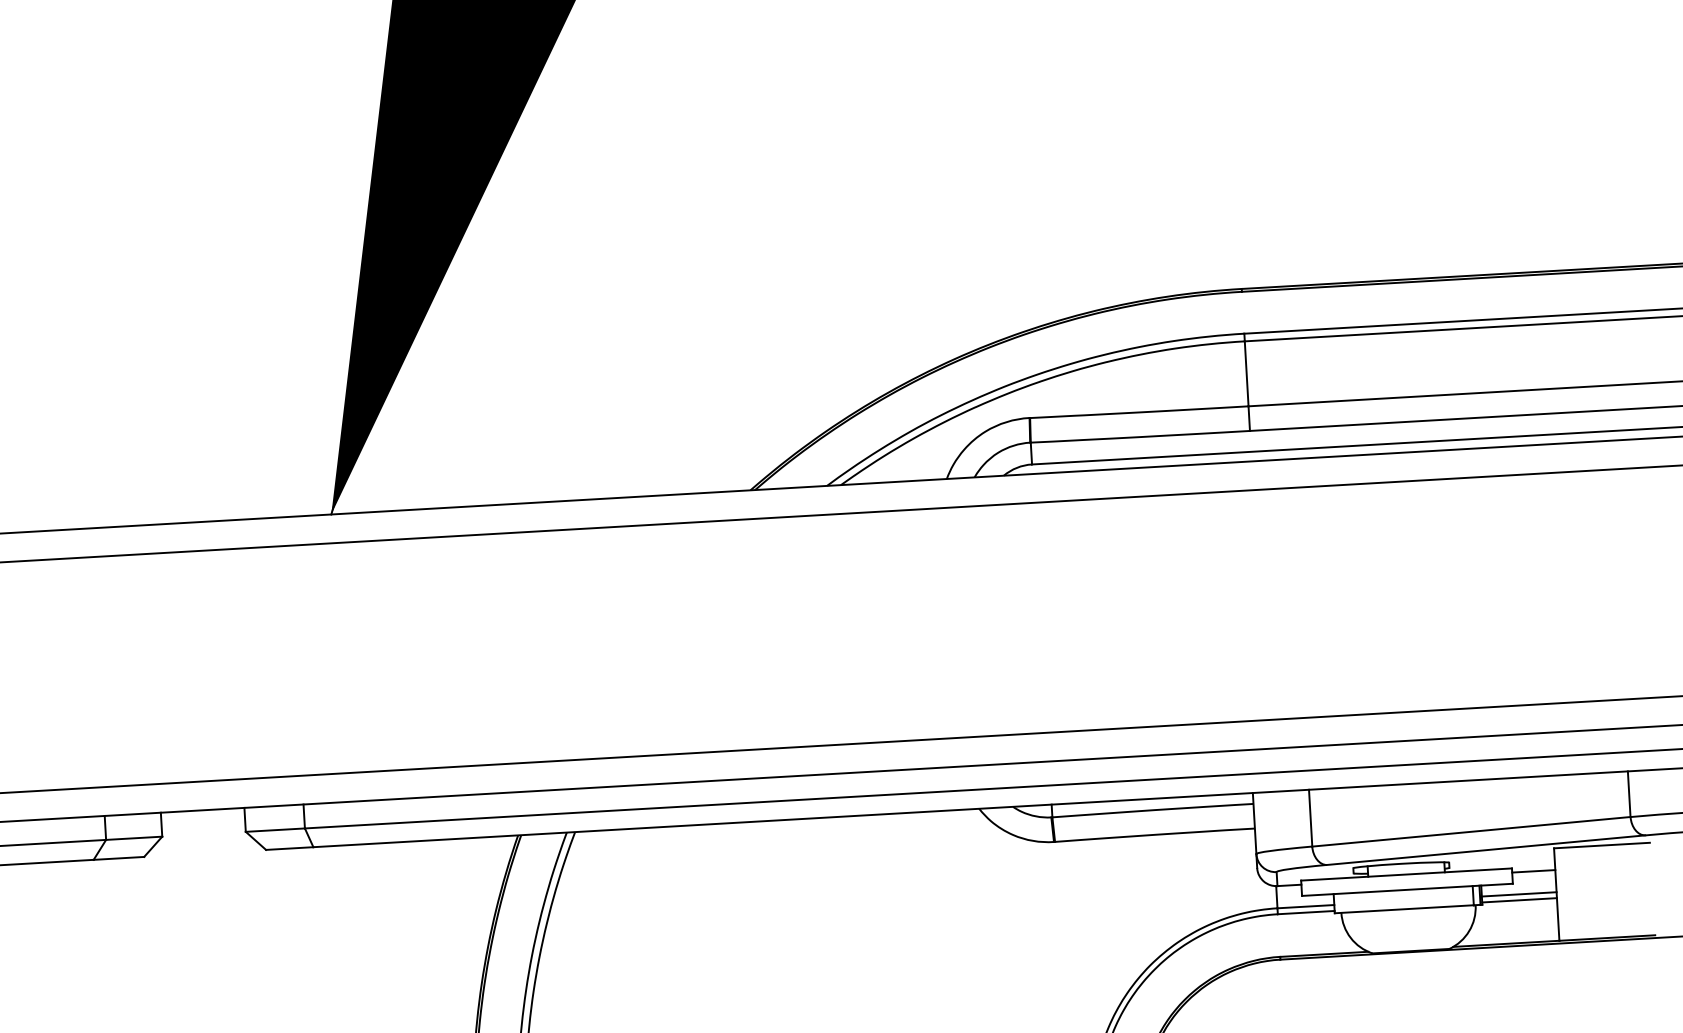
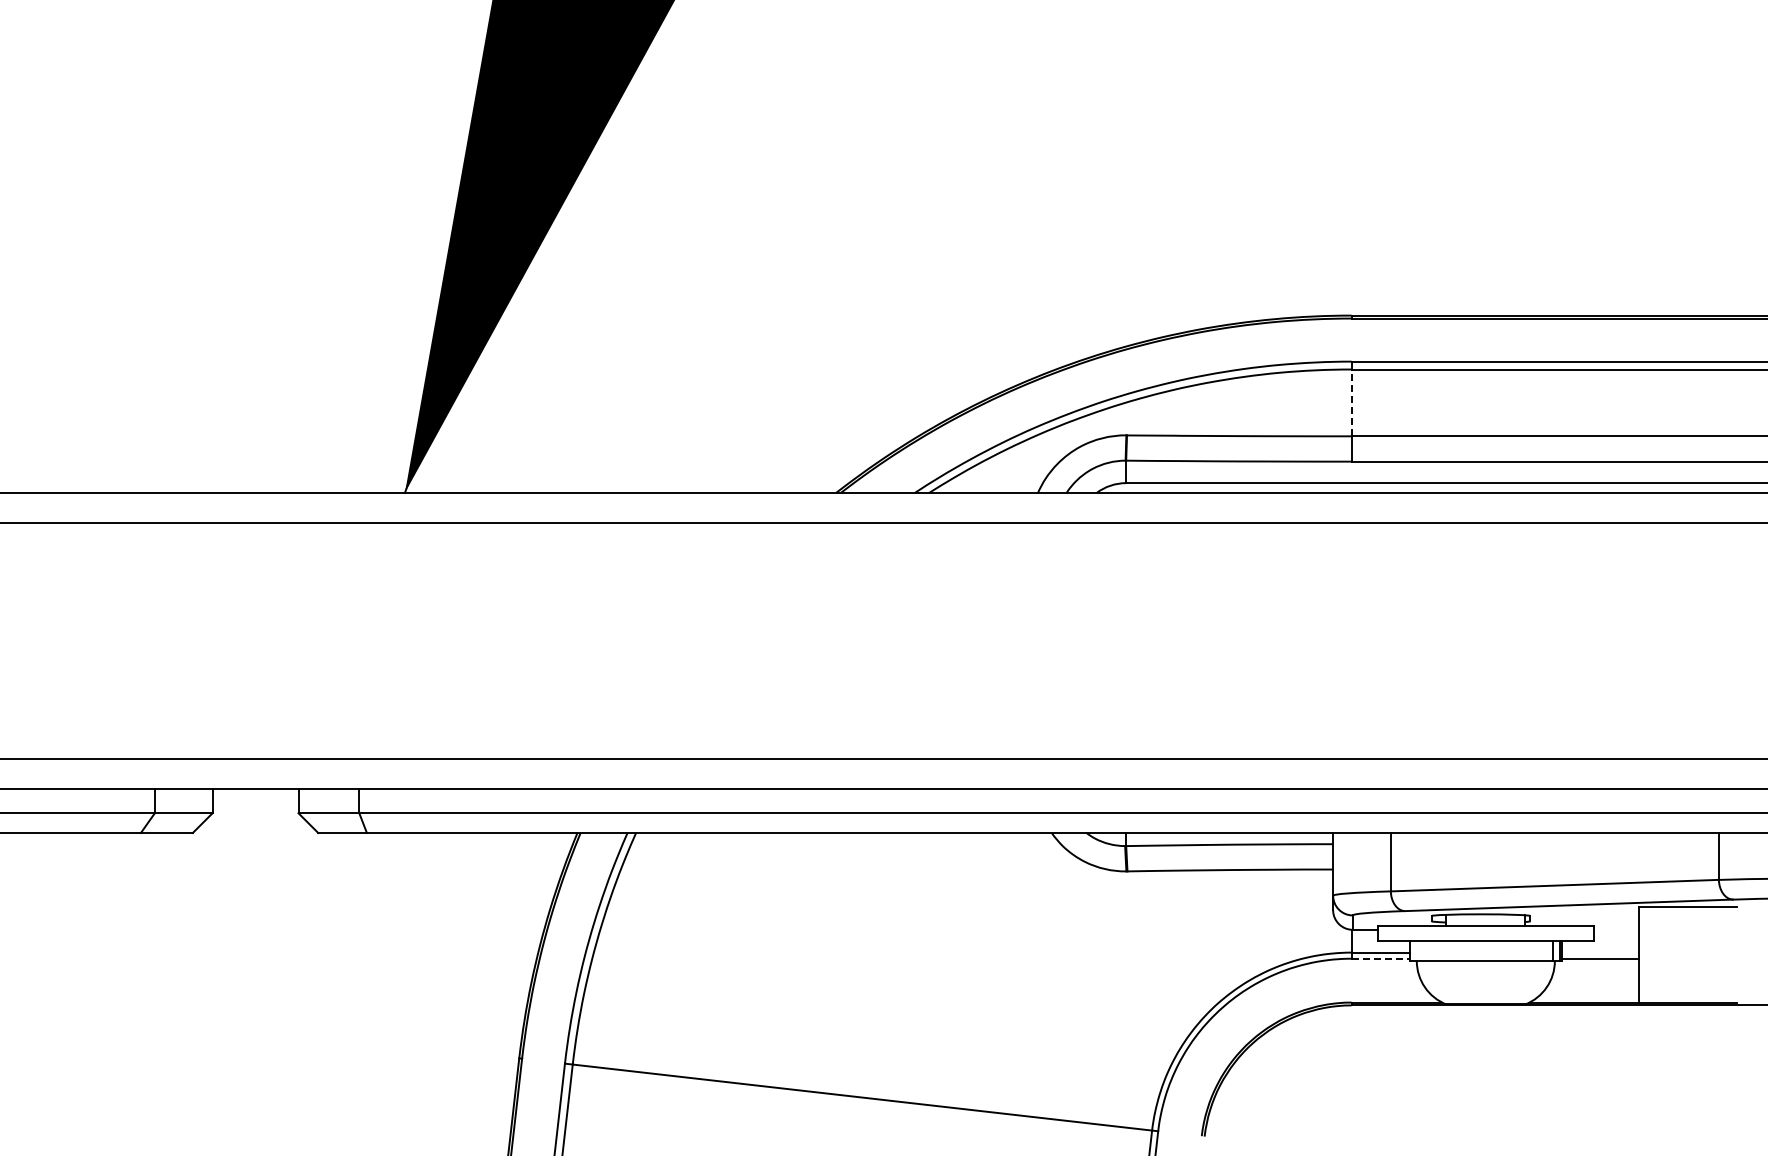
line: (1246, 373) -> (1351, 402), solid -> dashed
line: (1533, 870) -> (1616, 929), removed
line: (1518, 894) -> (1599, 952), removed
line: (1306, 912) -> (1381, 958), solid -> dashed

